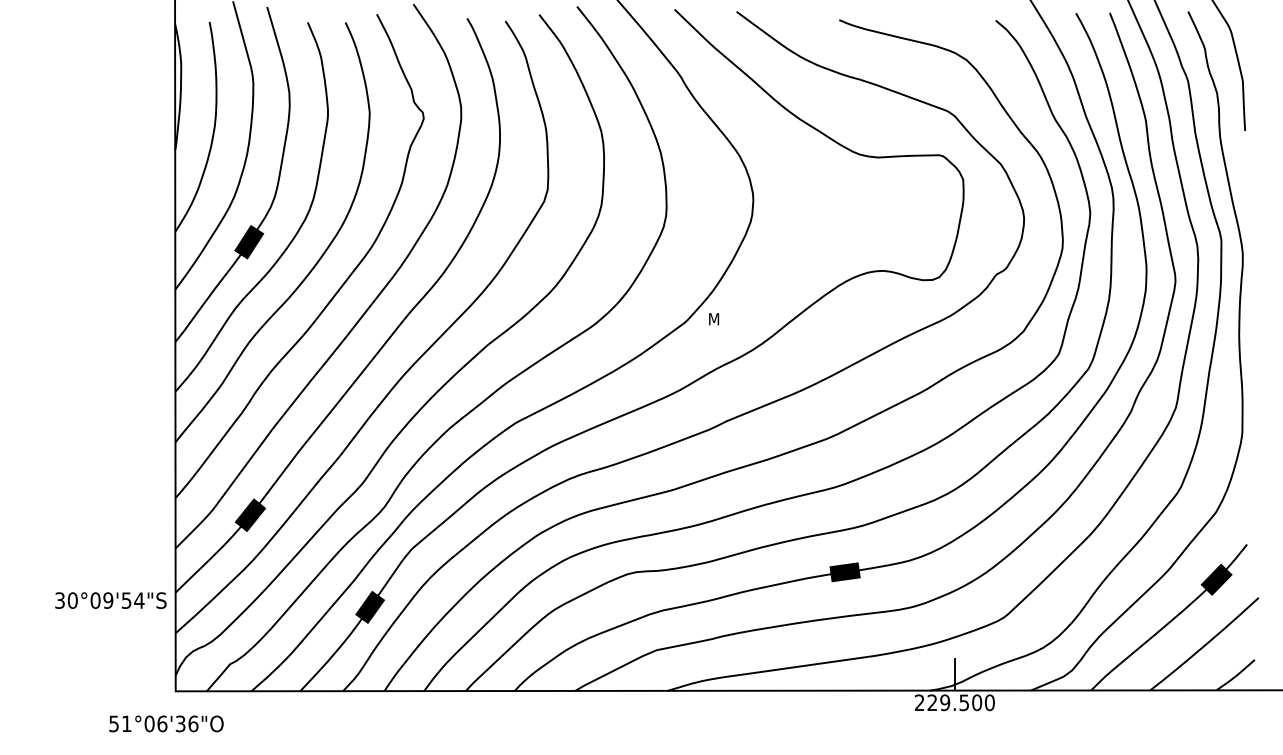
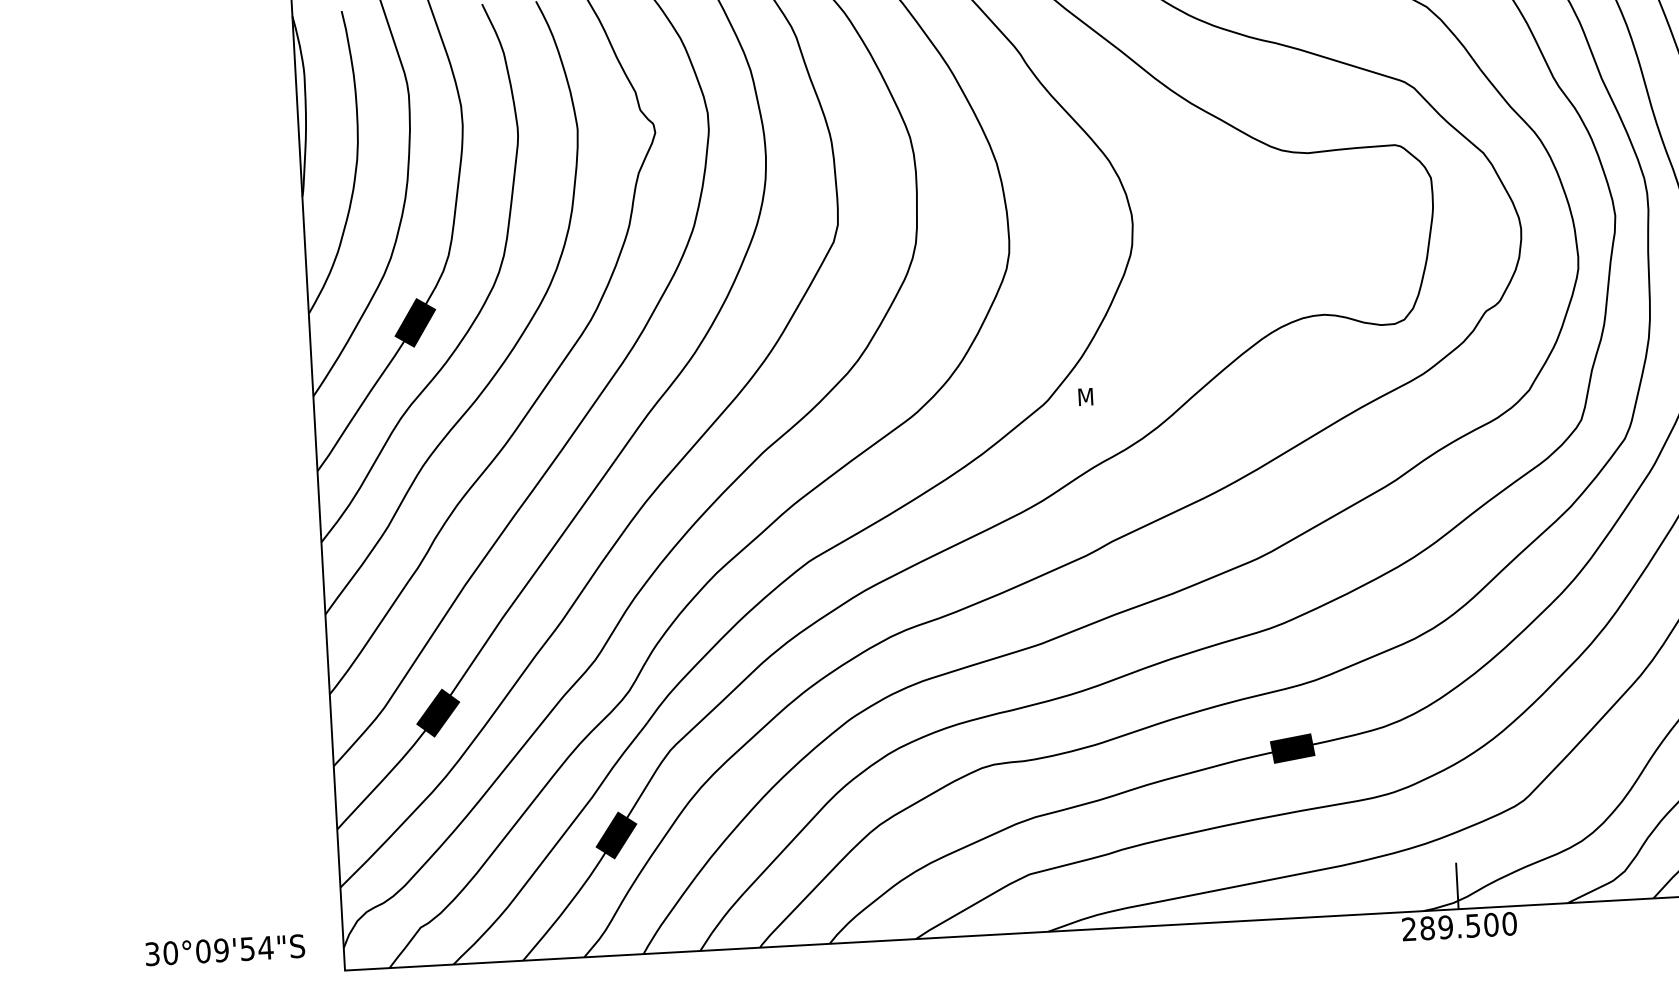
text: (110, 600) -> (224, 950), moved
text: (932, 702) -> (1427, 927), 229.500 -> 289.500

